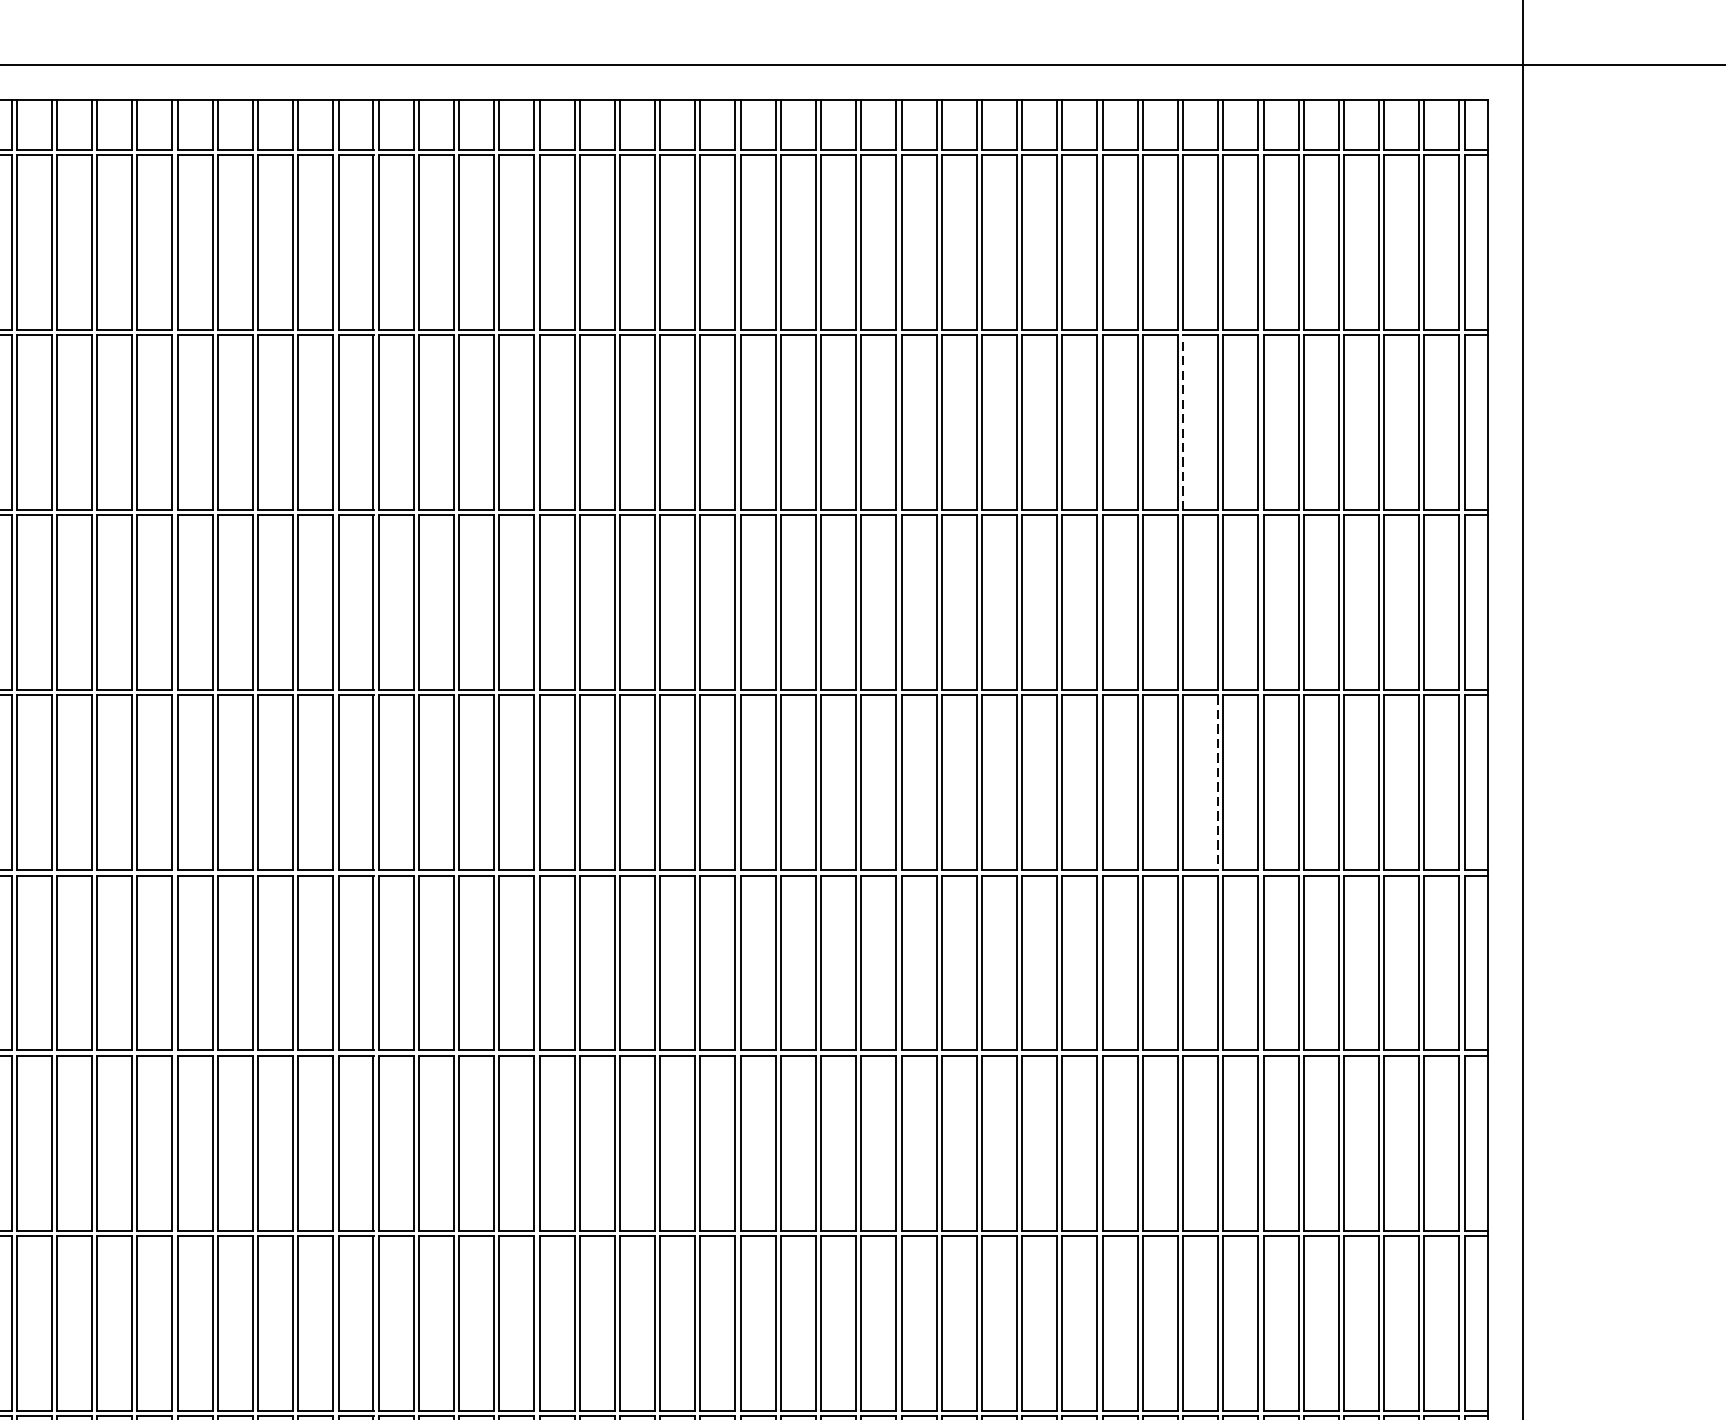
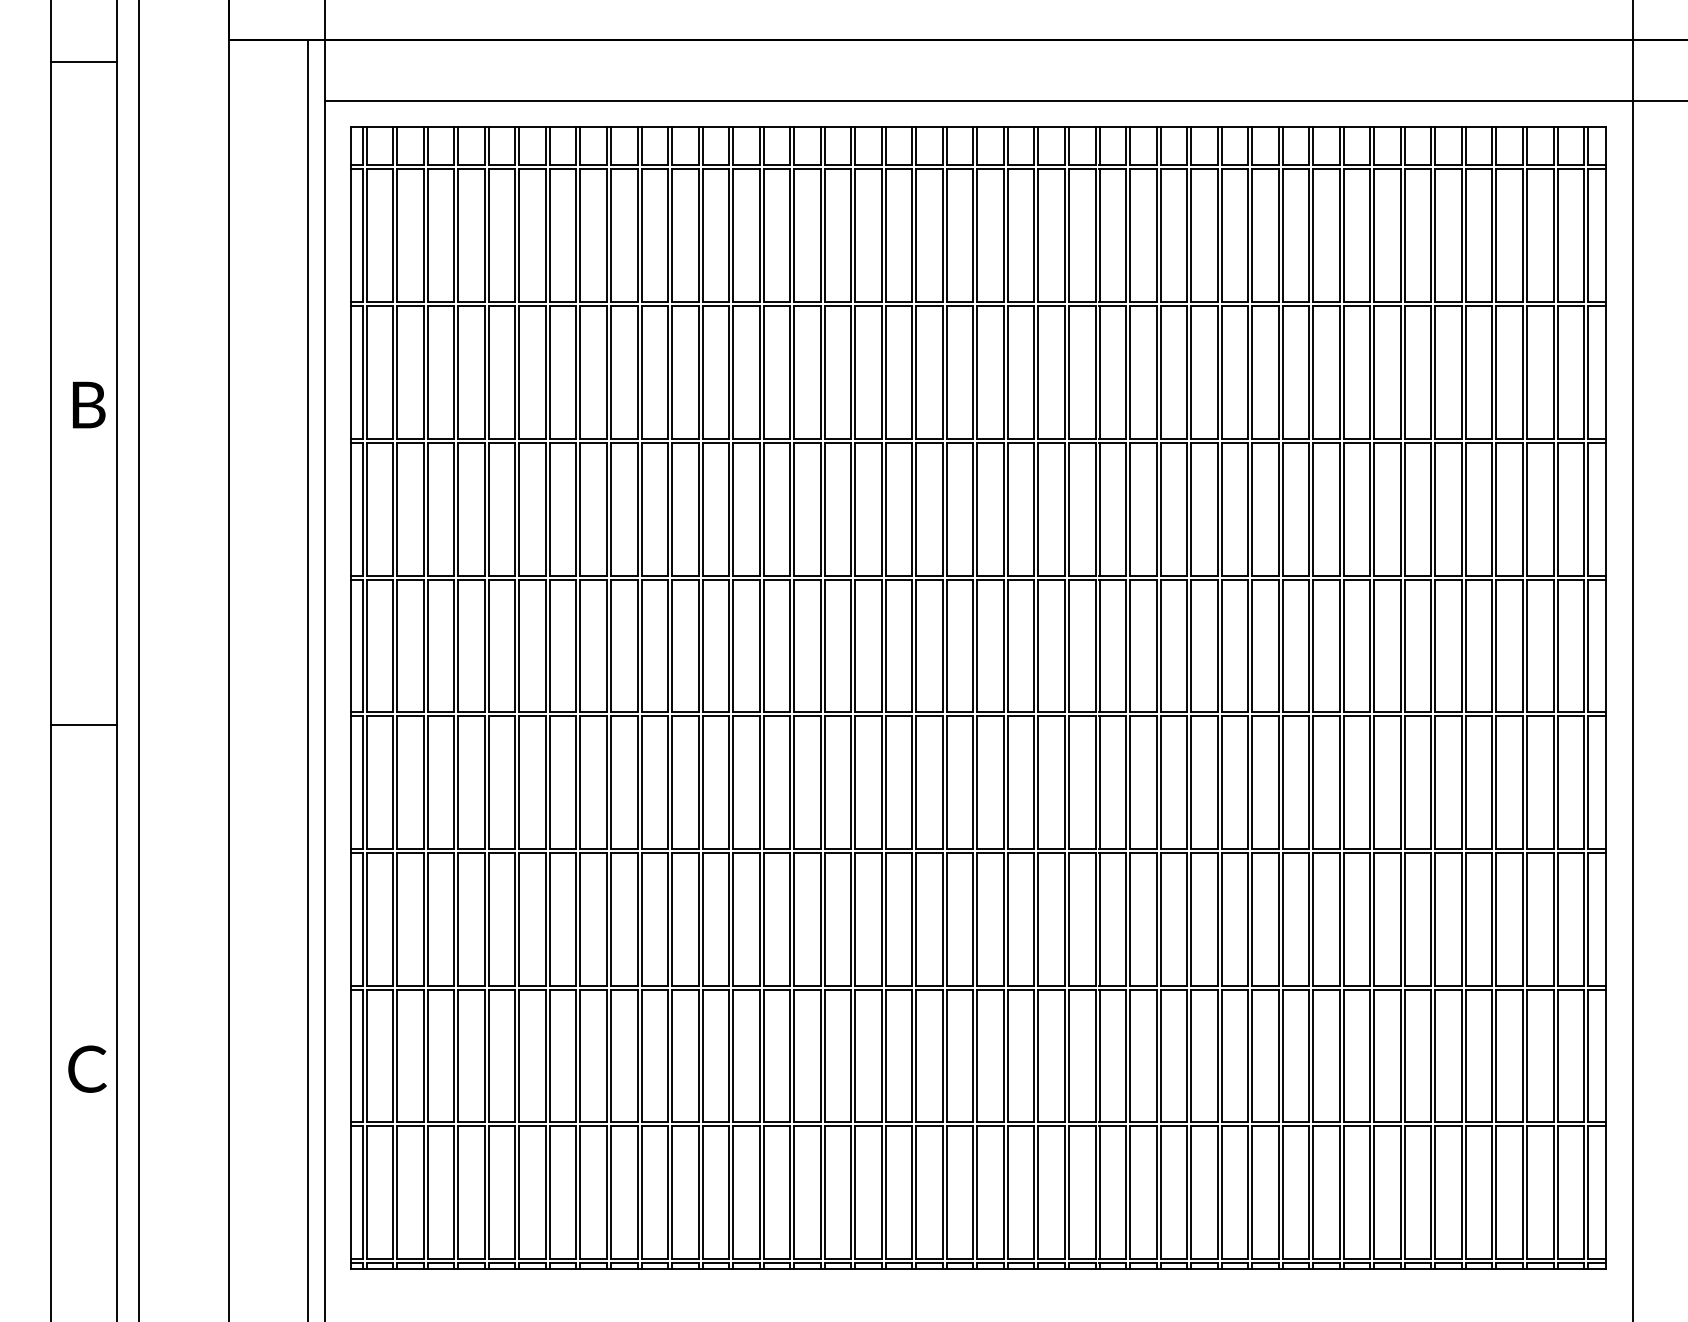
line: (1183, 421) -> (1374, 371), dashed -> solid
line: (1217, 783) -> (1400, 646), dashed -> solid

